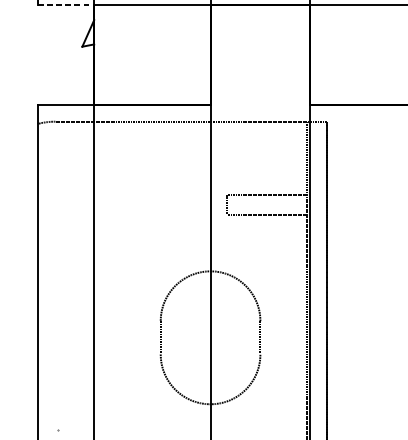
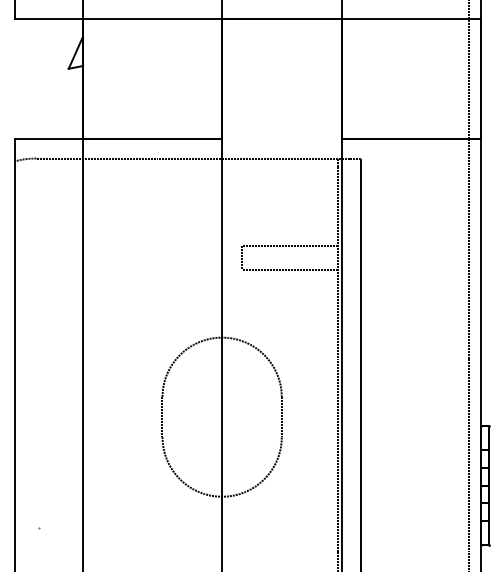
line: (66, 5) -> (49, 19), dashed -> solid

